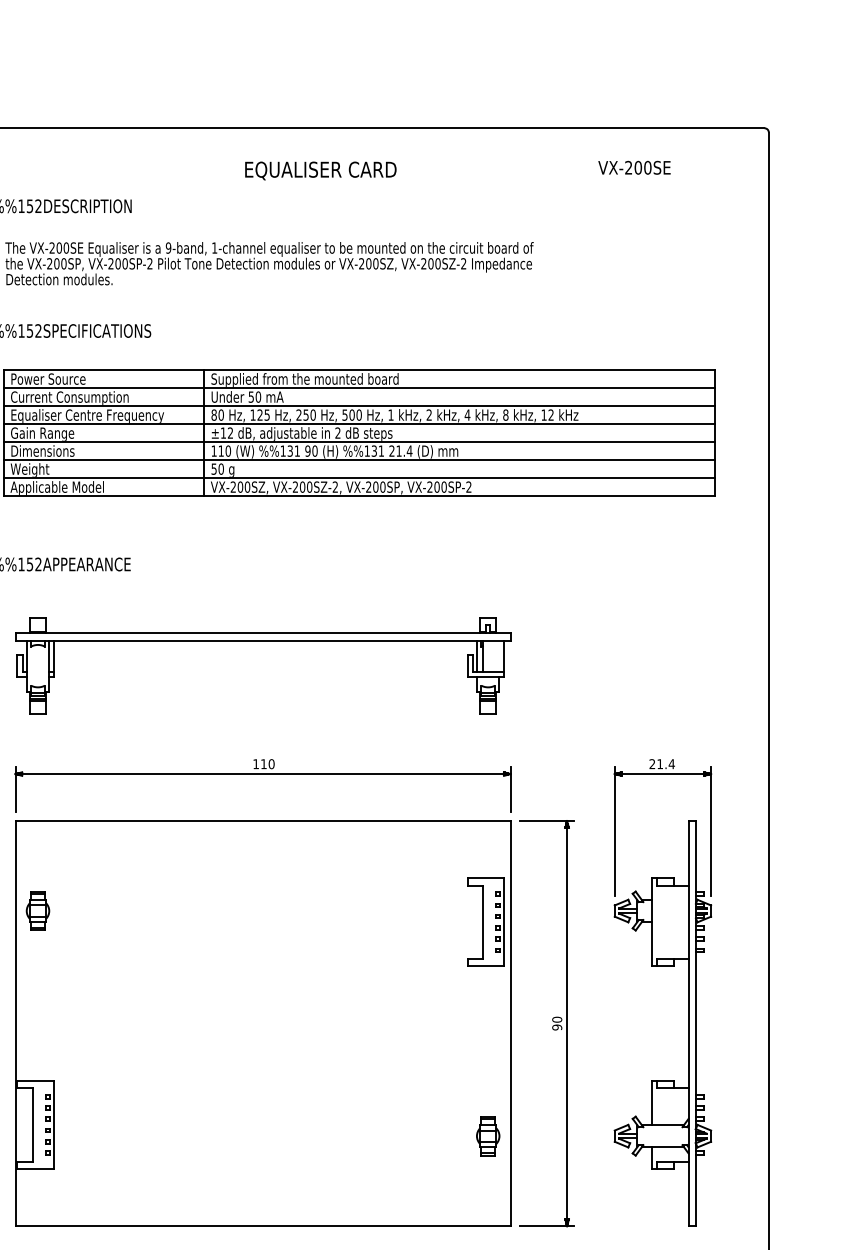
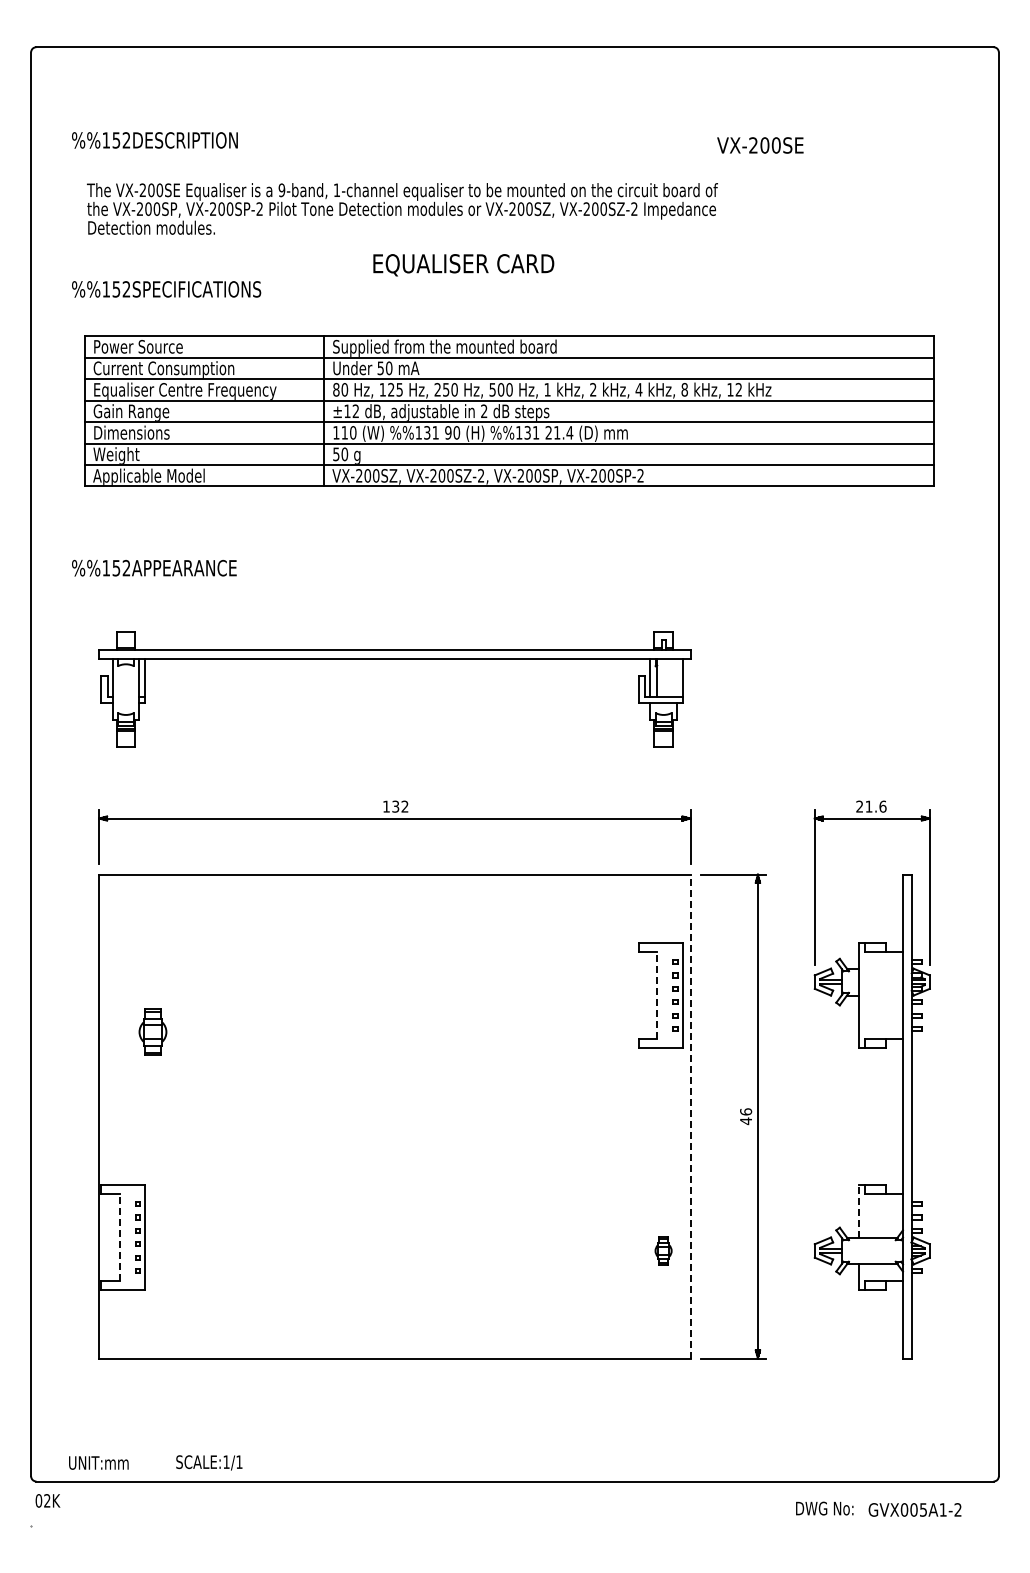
text: (634, 167) -> (760, 145), moved
text: (320, 171) -> (463, 265), moved
text: (267, 764) -> (400, 806), 110 -> 132
text: (671, 764) -> (882, 806), 21.4 -> 21.6
part: (37, 910) -> (152, 1031), moved
line: (483, 922) -> (657, 995), solid -> dashed
line: (510, 1023) -> (690, 1116), solid -> dashed
text: (557, 1023) -> (746, 1116), 90 -> 46
line: (651, 1102) -> (858, 1210), solid -> dashed
line: (32, 1124) -> (119, 1237), solid -> dashed
part: (488, 1135) -> (663, 1250), size x0.6

